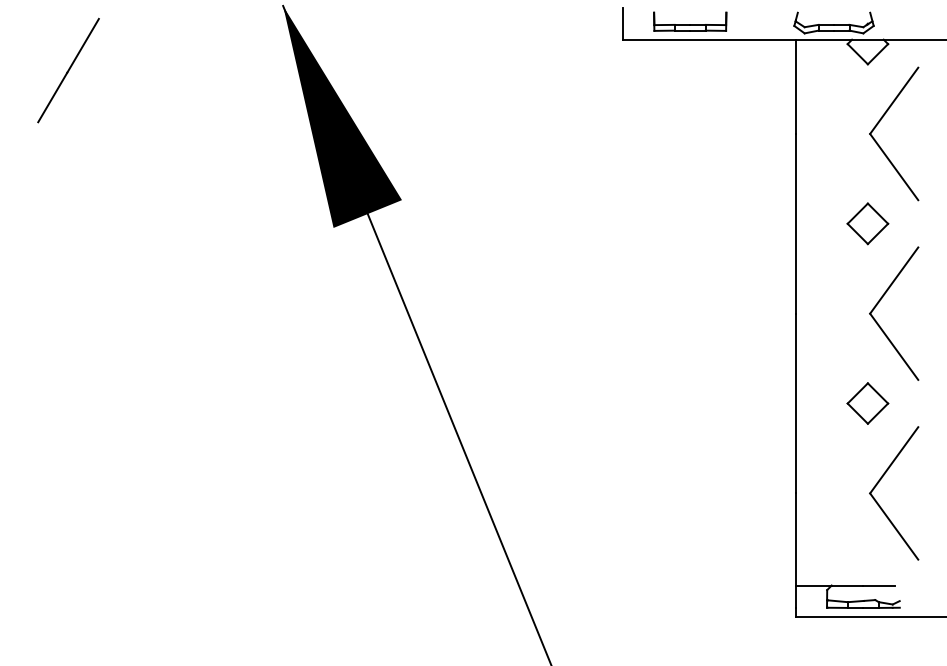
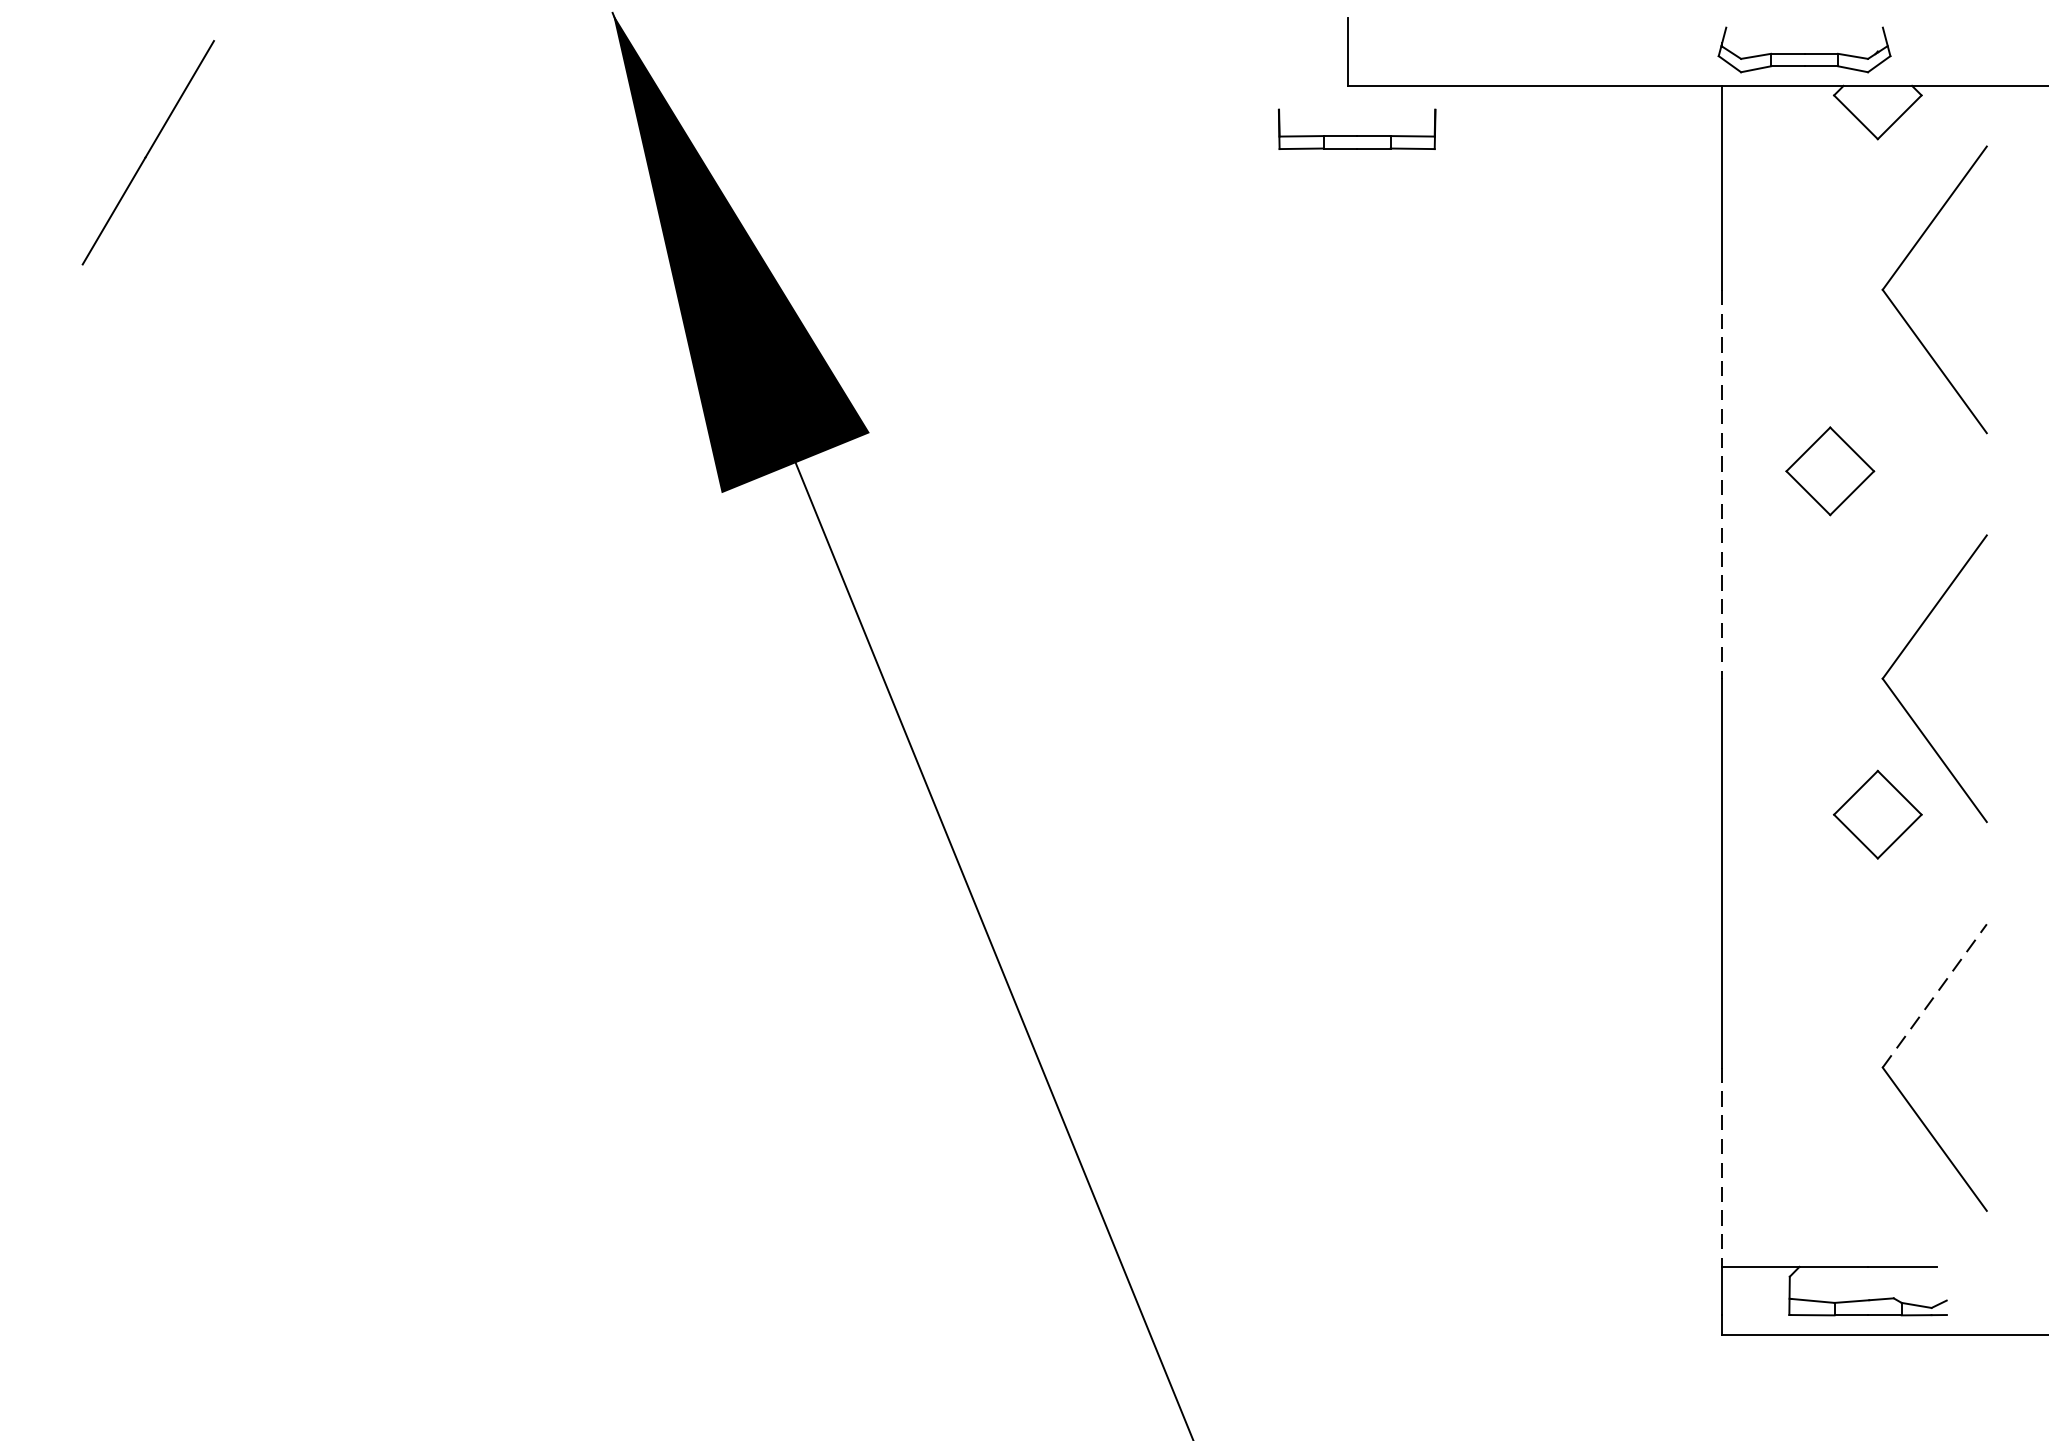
part: (690, 21) -> (1357, 128), moved
line: (796, 223) -> (1723, 483), solid -> dashed
part: (867, 223) -> (1829, 470), moved
part: (867, 403) -> (1876, 814), moved
line: (894, 460) -> (1935, 996), solid -> dashed
line: (796, 539) -> (1723, 1167), solid -> dashed

